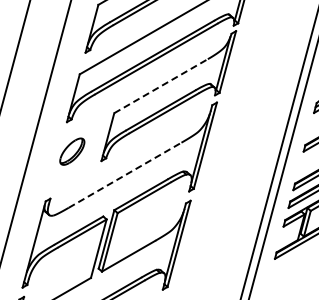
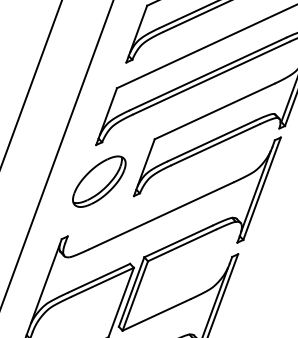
line: (161, 85) -> (215, 110), dashed -> solid
part: (72, 151) -> (99, 181), size x1.67
line: (125, 175) -> (161, 216), dashed -> solid

